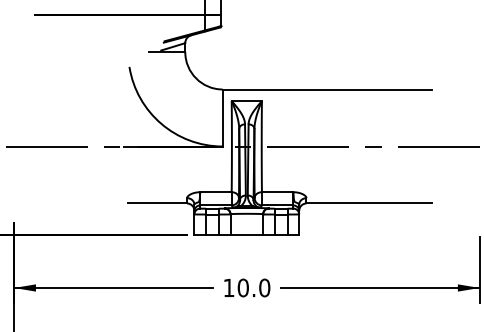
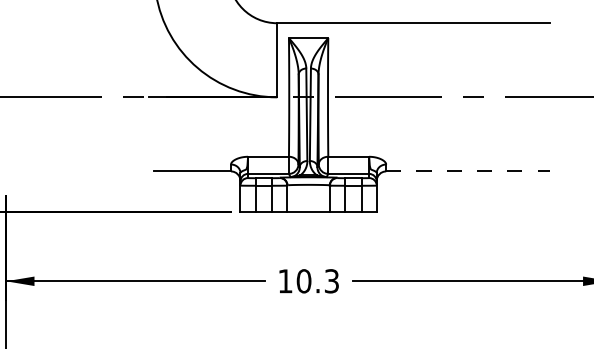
line: (369, 203) -> (468, 171), solid -> dashed
text: (264, 287) -> (331, 280), 10.0 -> 10.3

